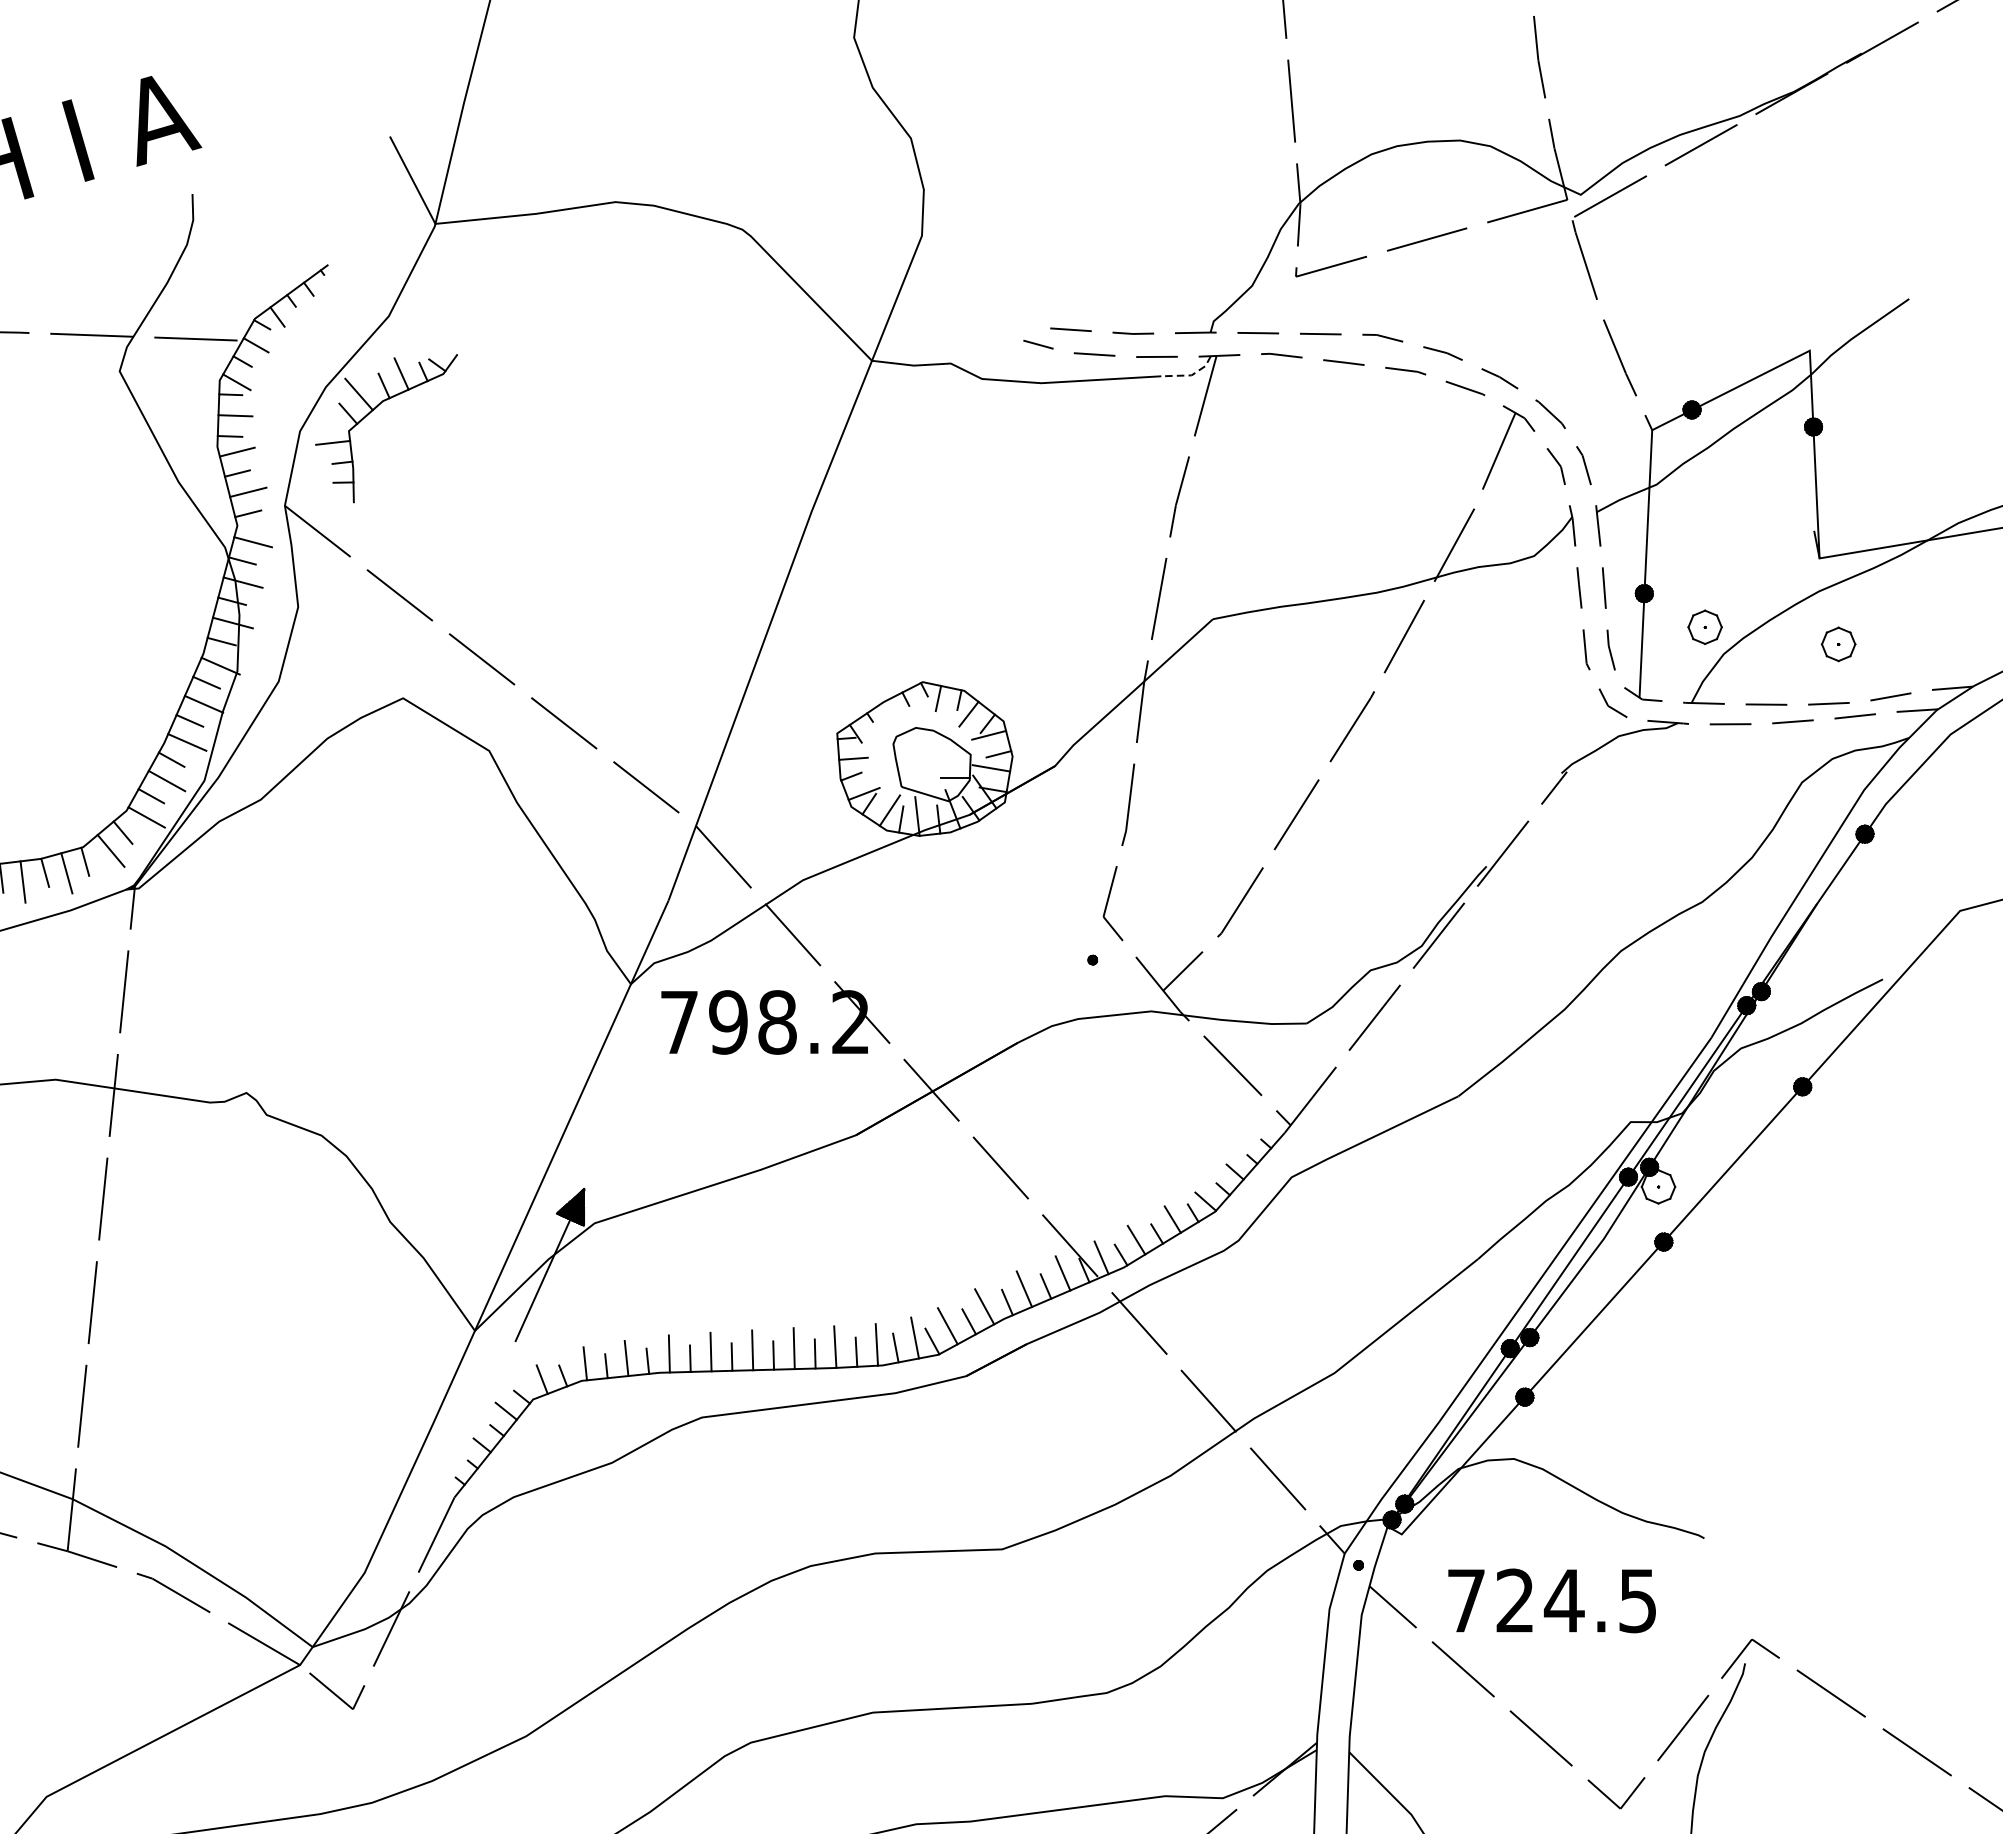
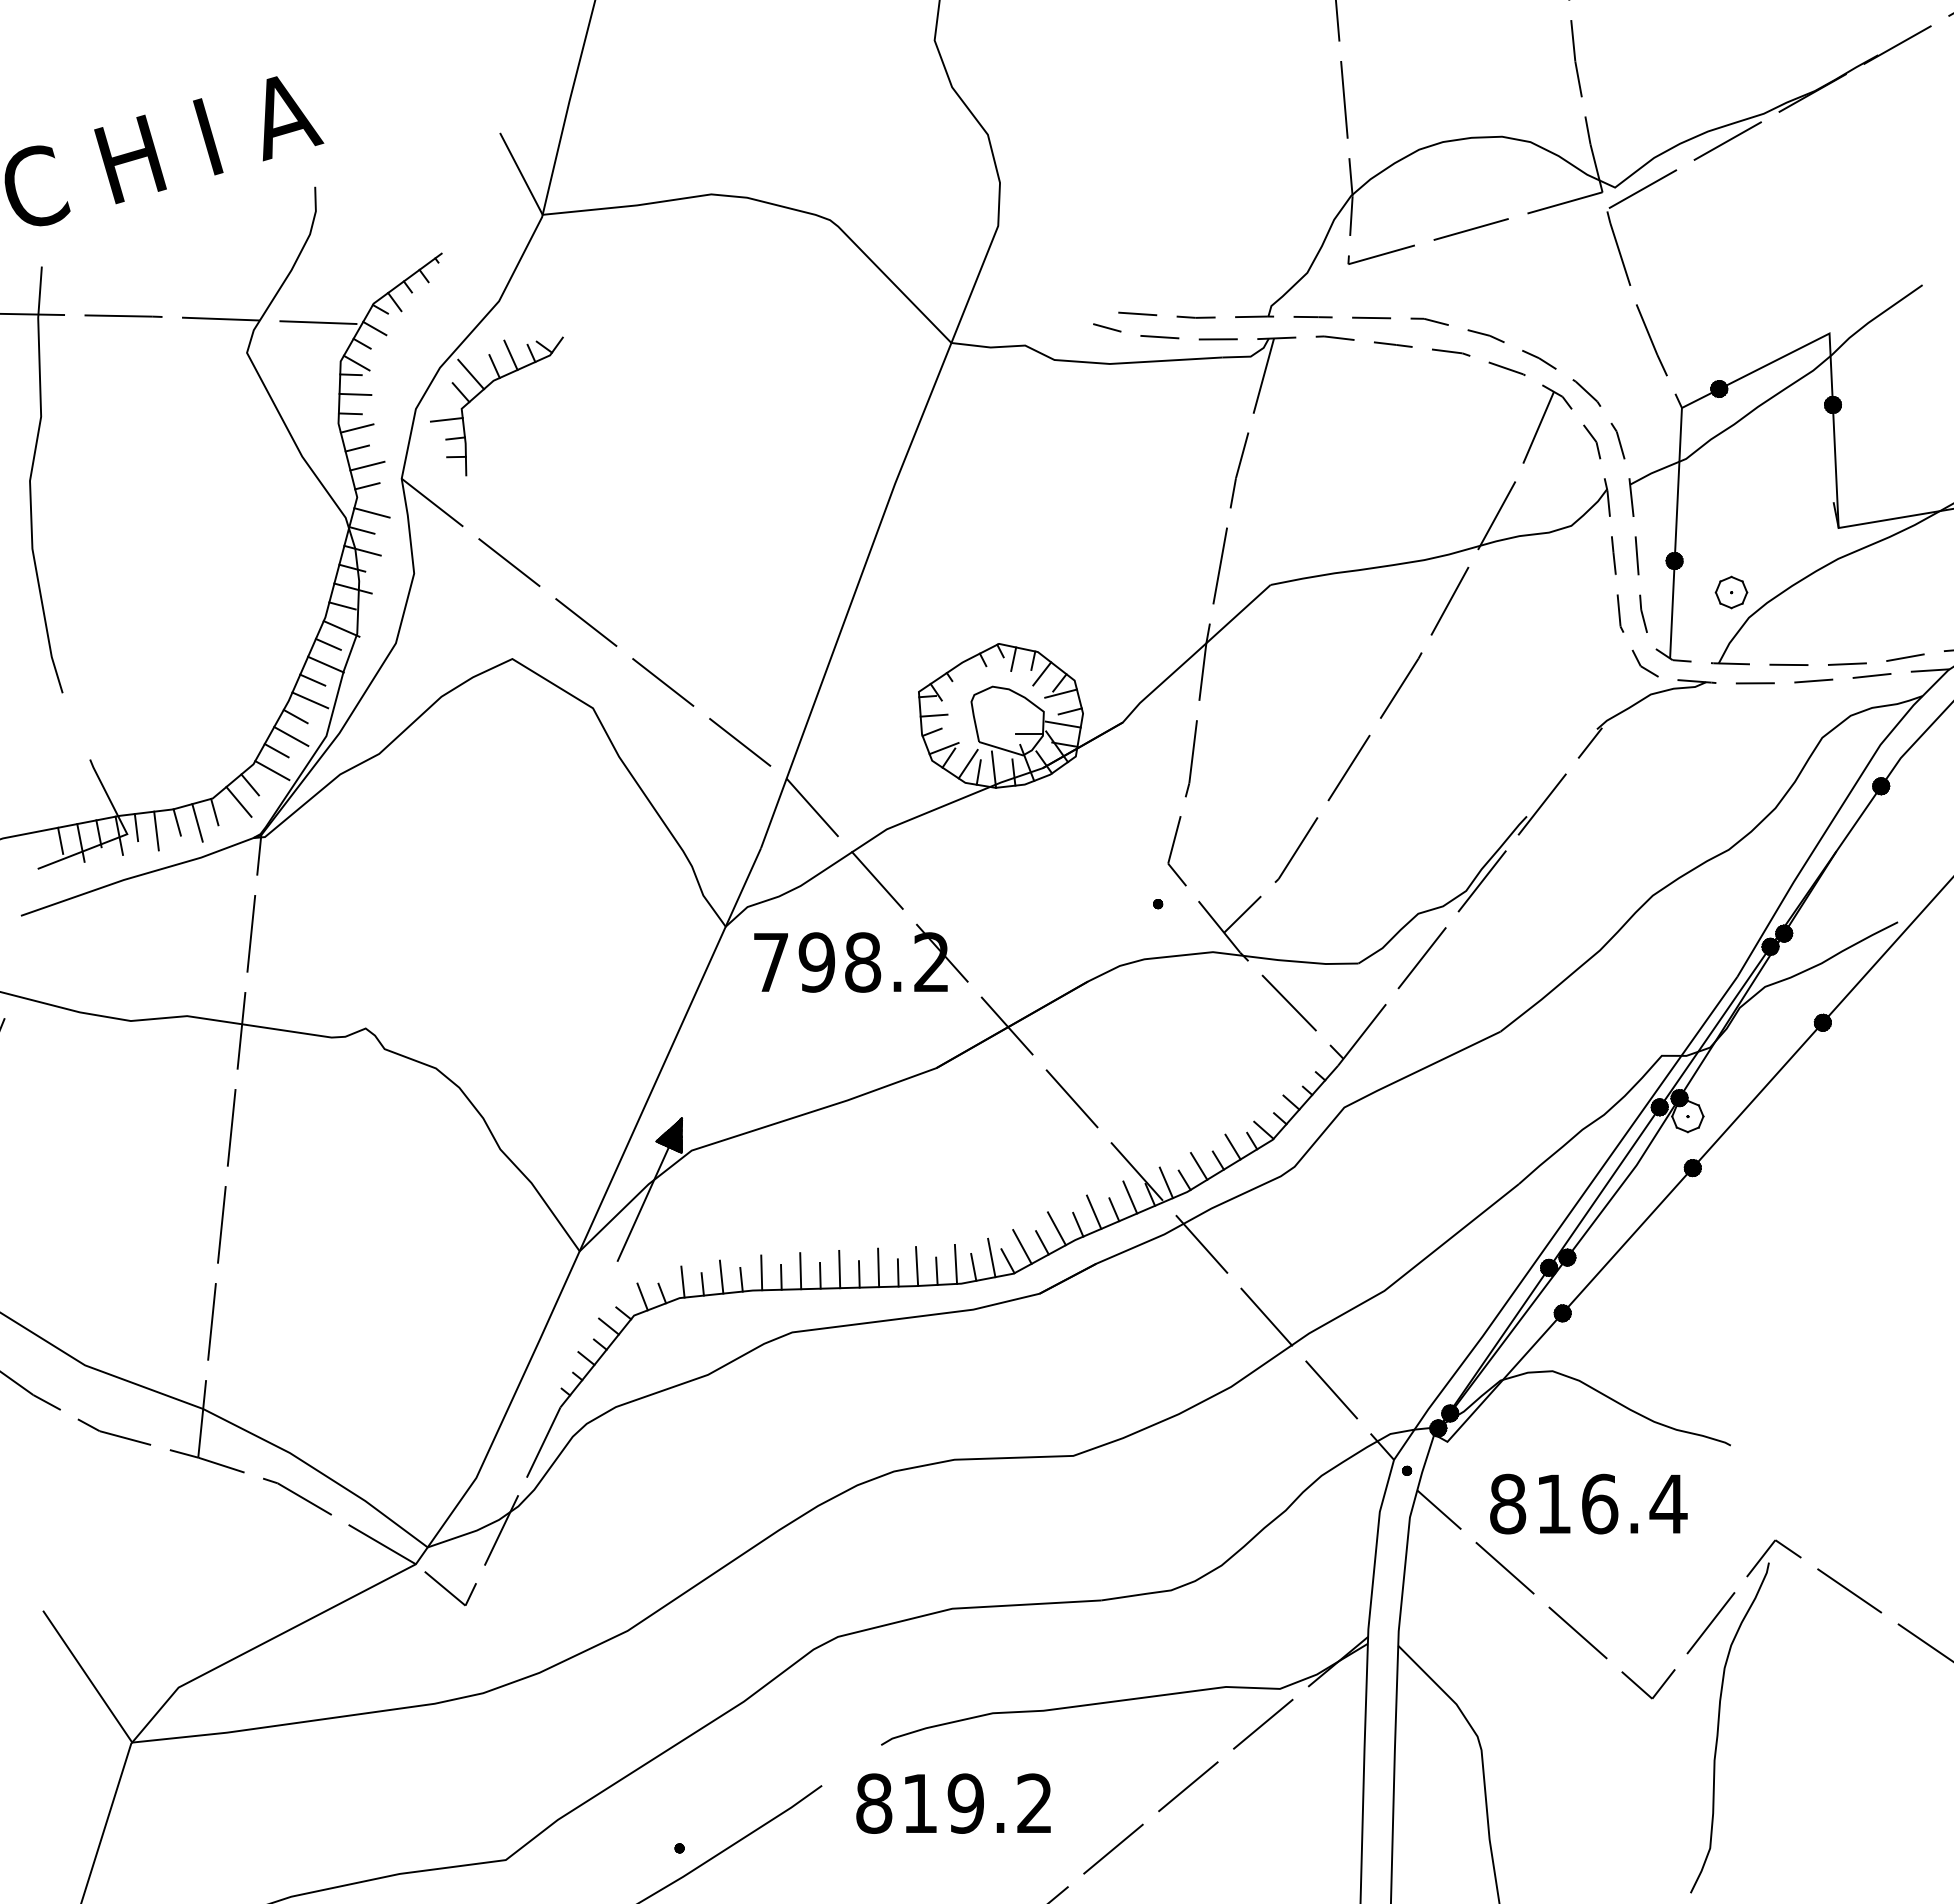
line: (1191, 375) -> (1250, 356), dashed -> solid
part: (1838, 644) -> (1856, 608), removed
text: (1552, 1600) -> (1588, 1503), 724.5 -> 816.4

